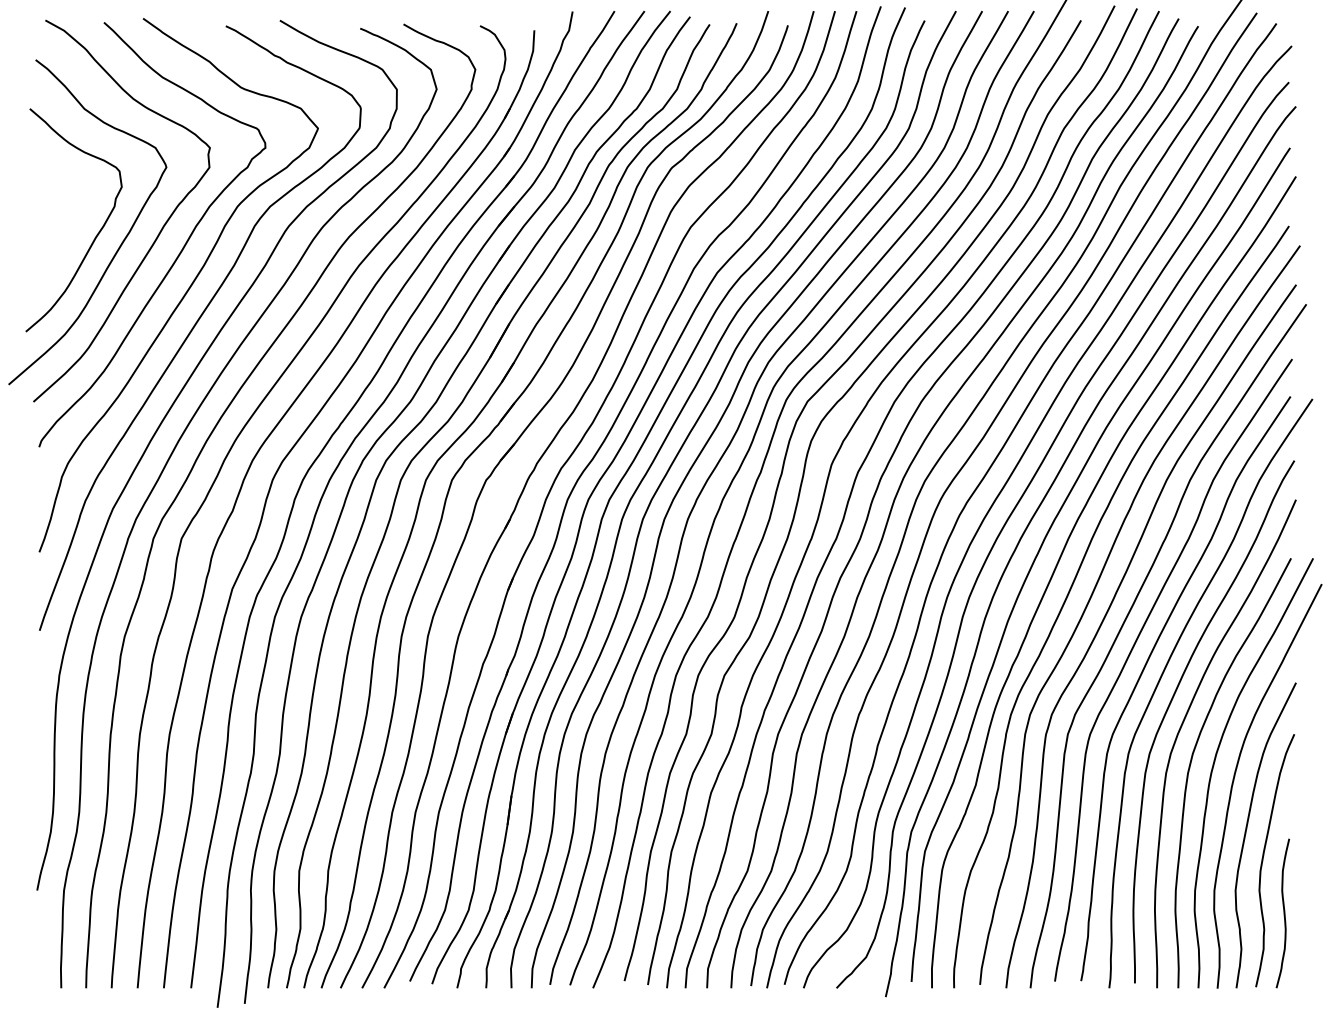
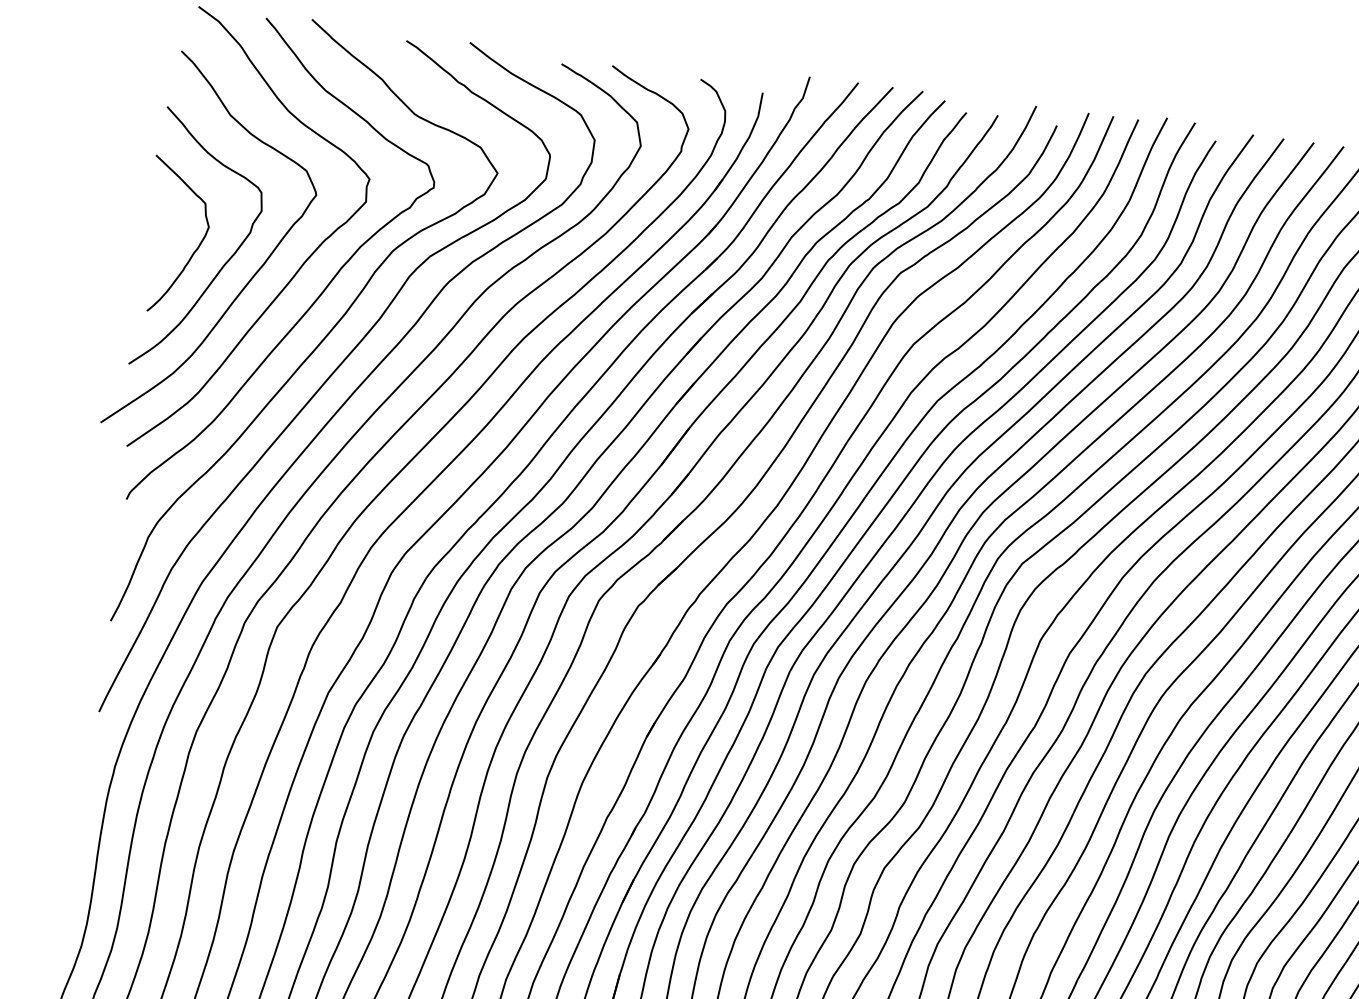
curve: (70, 225) -> (196, 247), added

